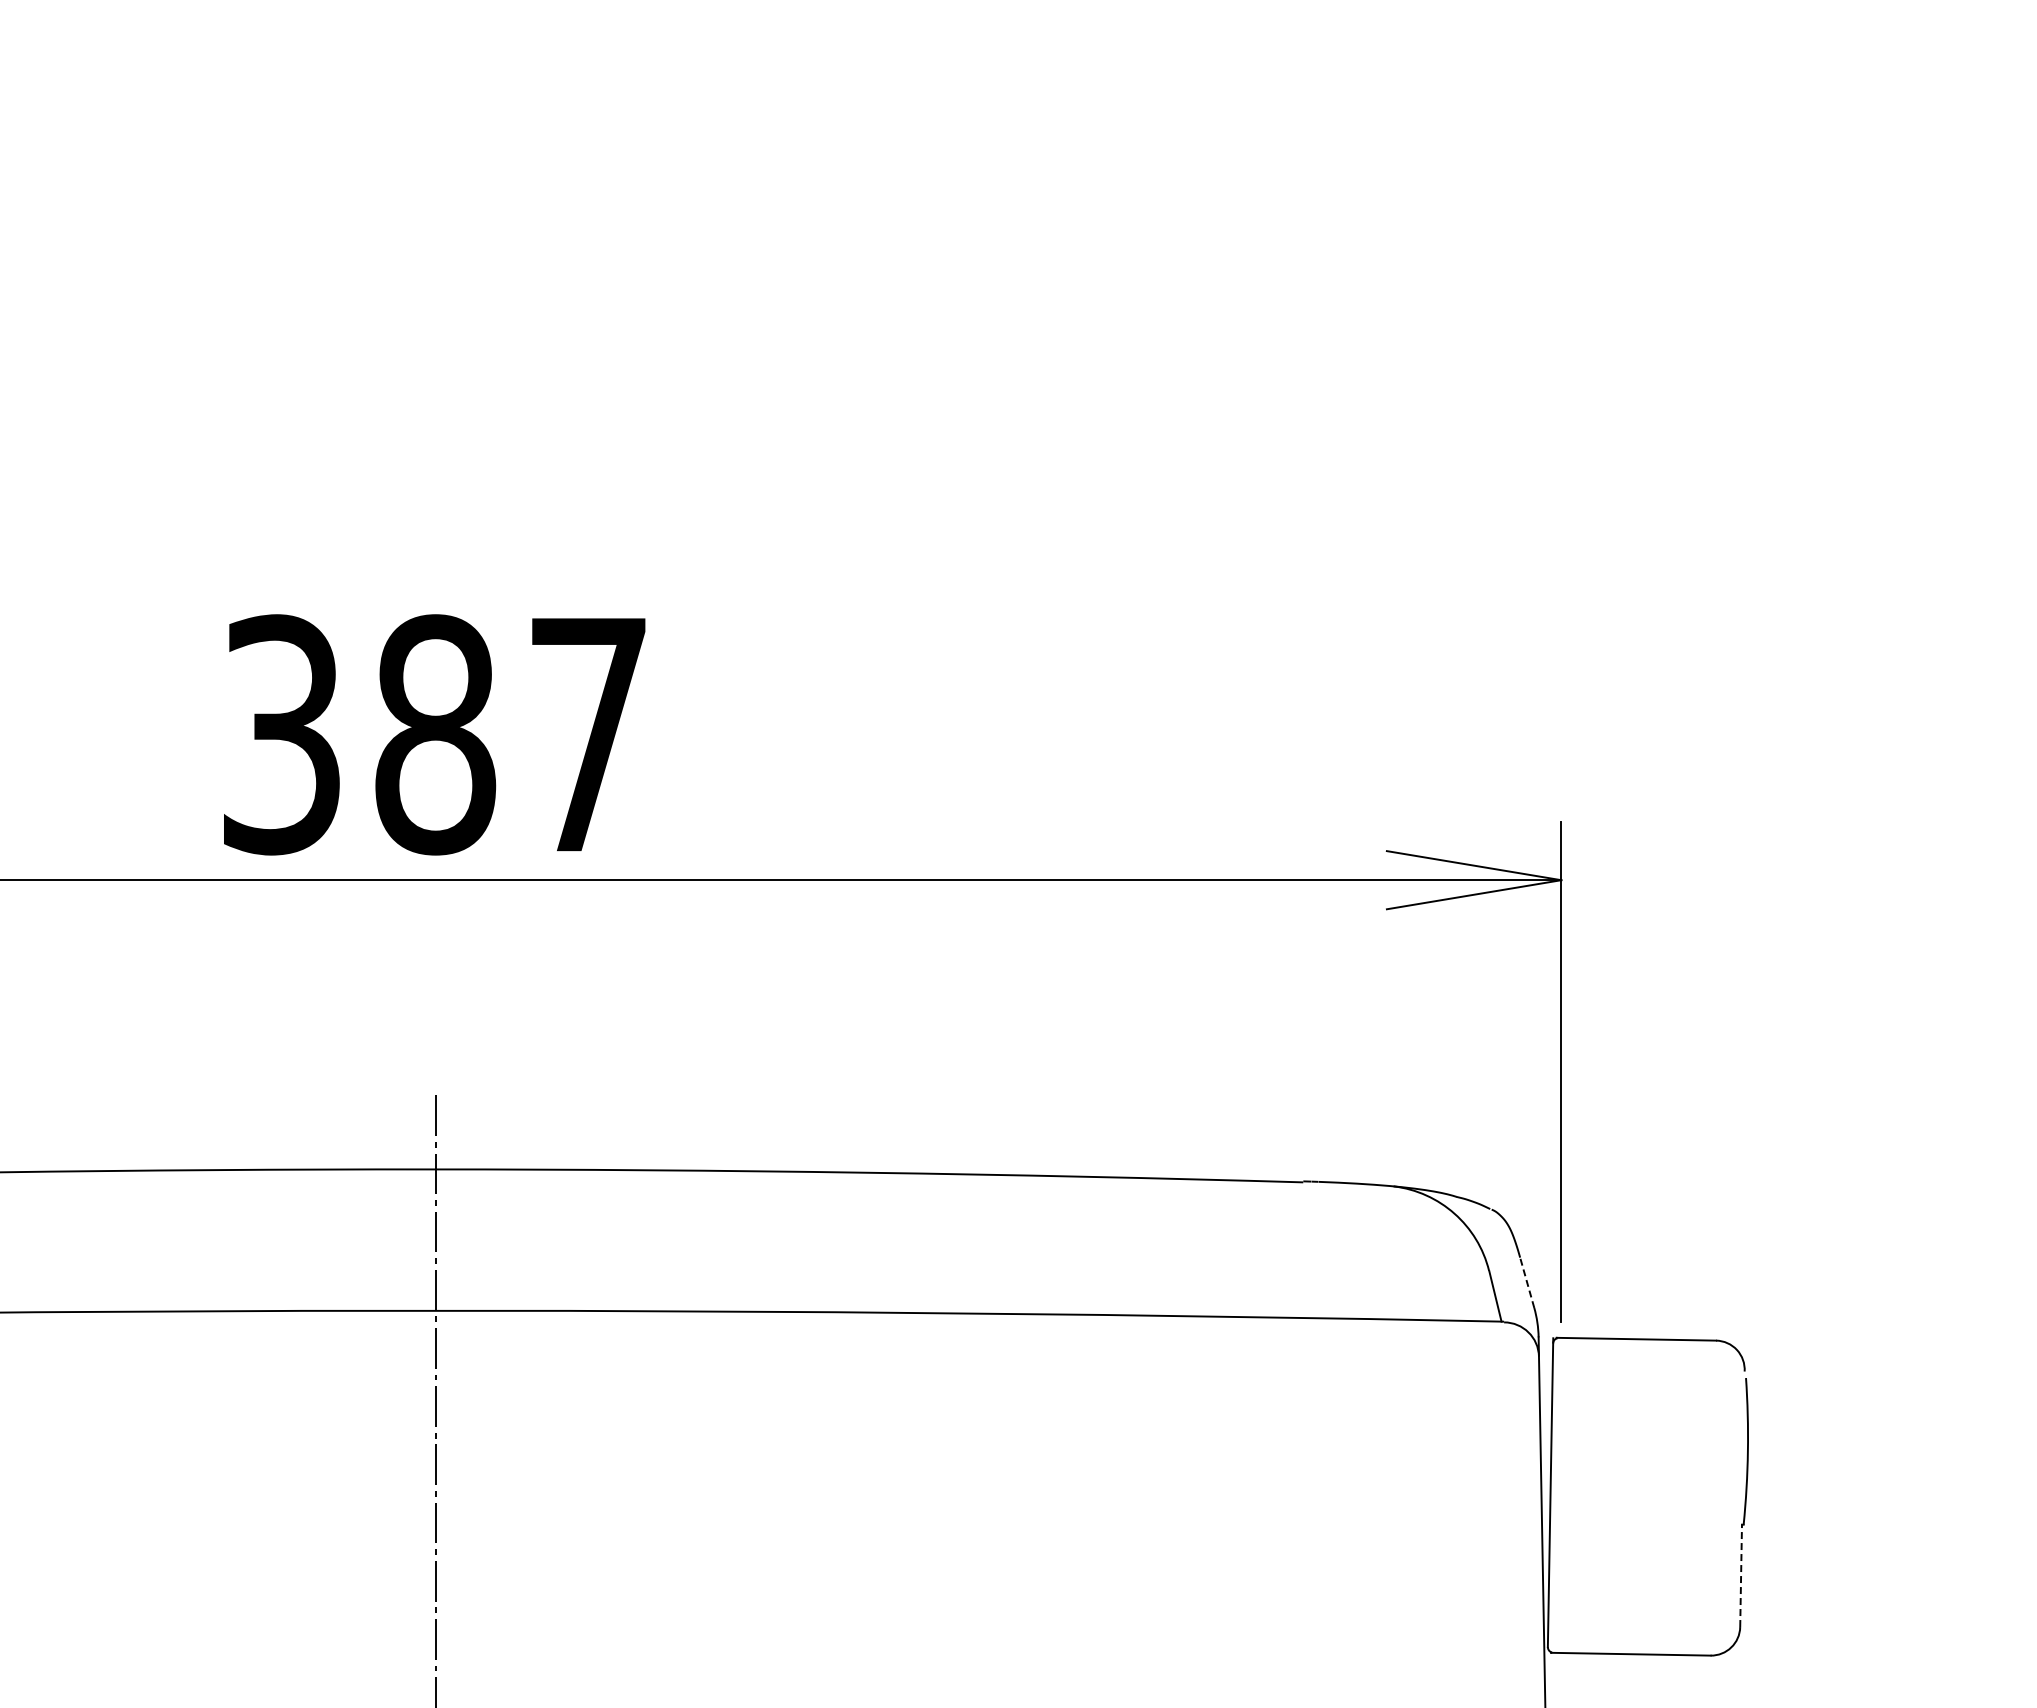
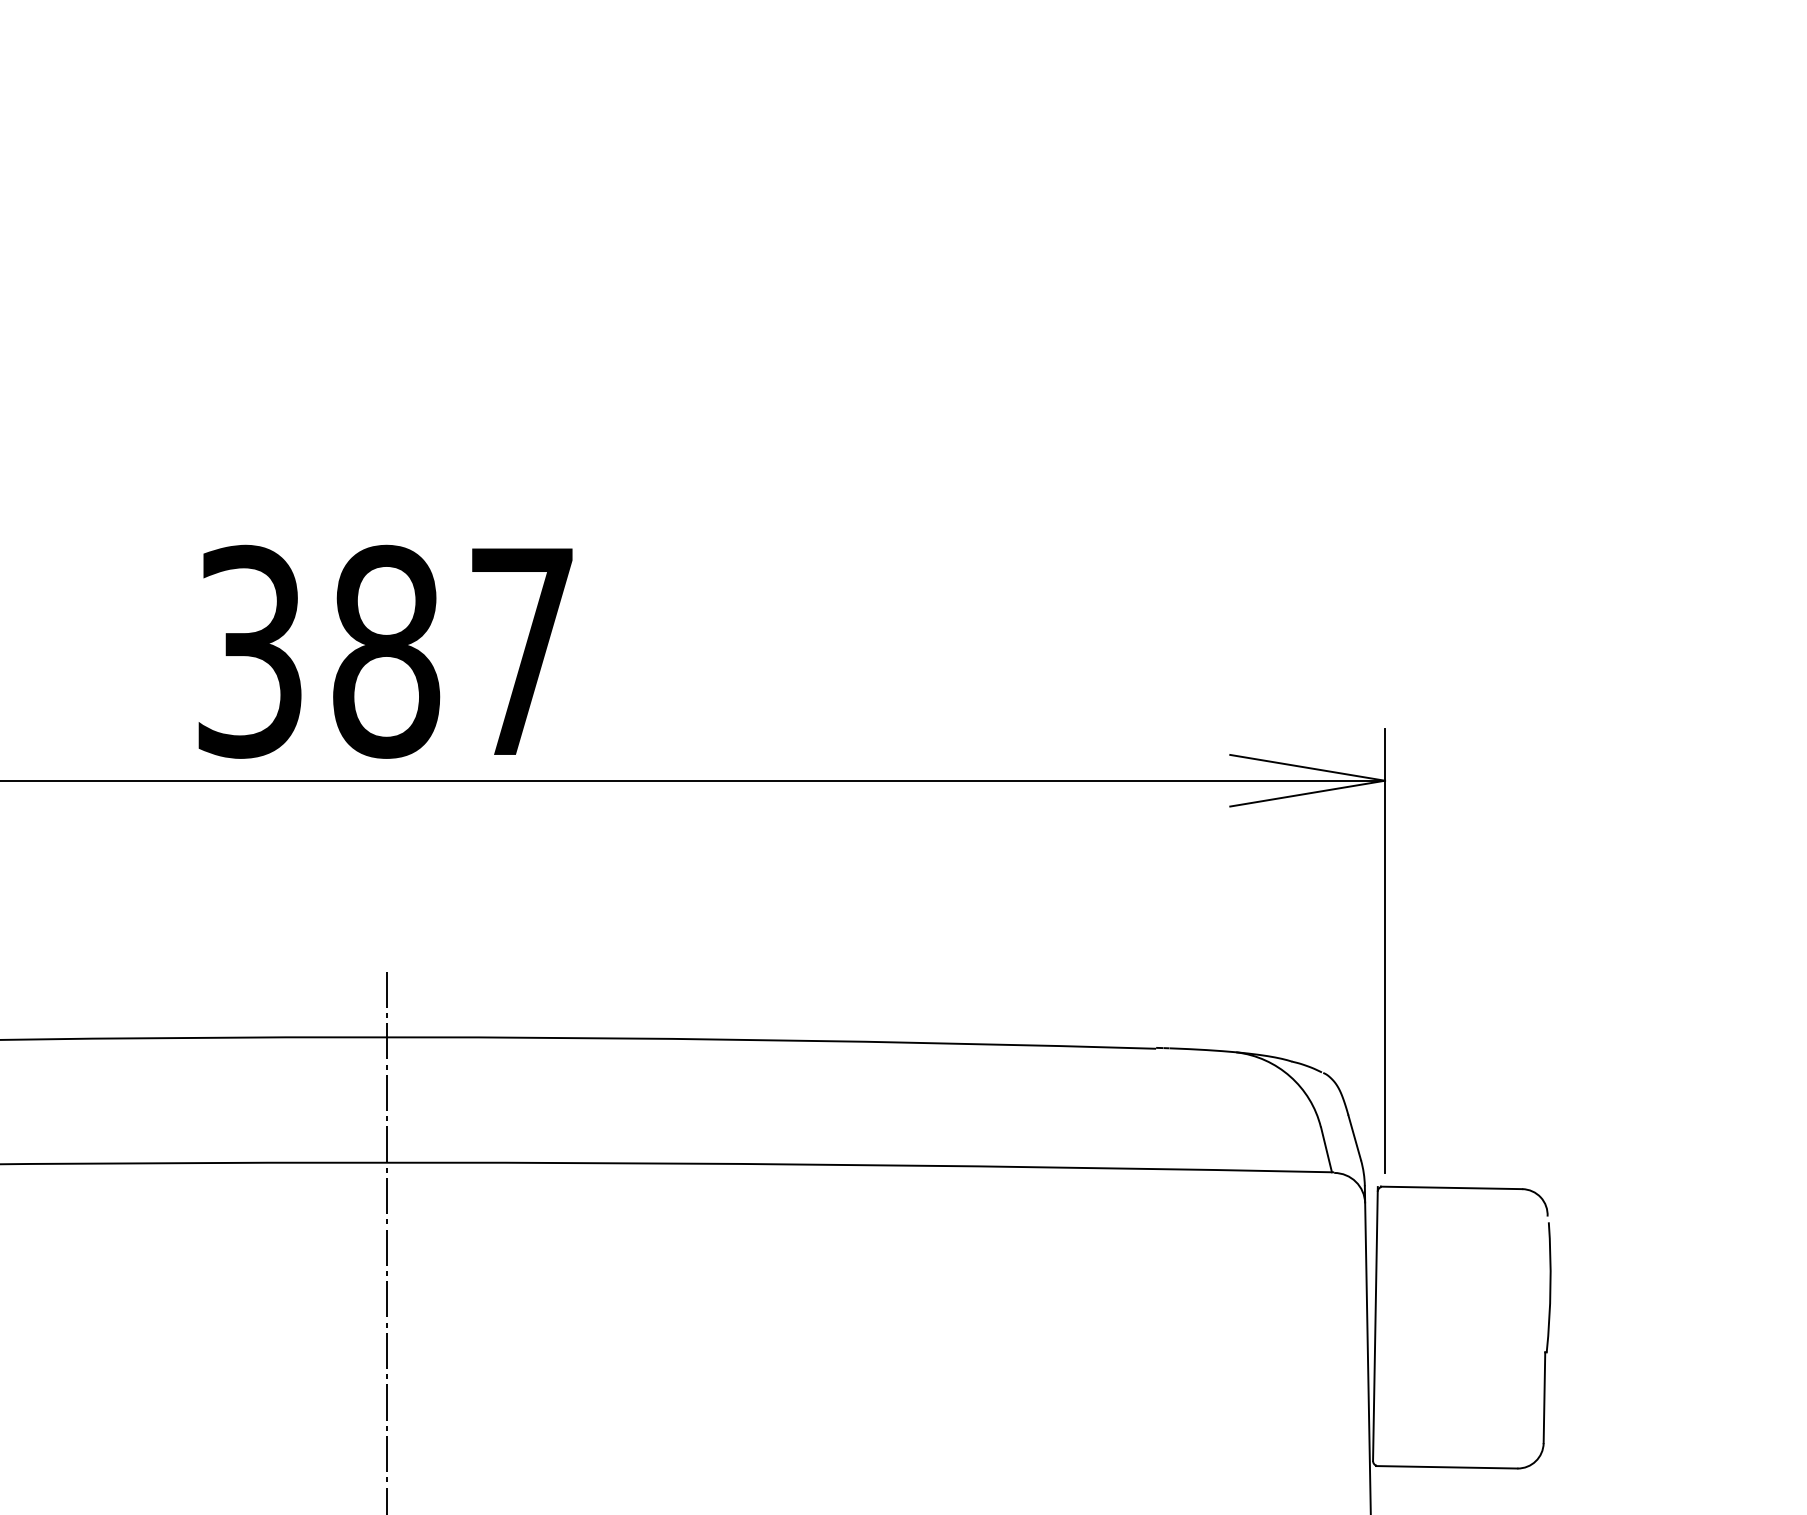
line: (1527, 1282) -> (1354, 1137), dashed -> solid
line: (1741, 1575) -> (1544, 1397), dashed -> solid

